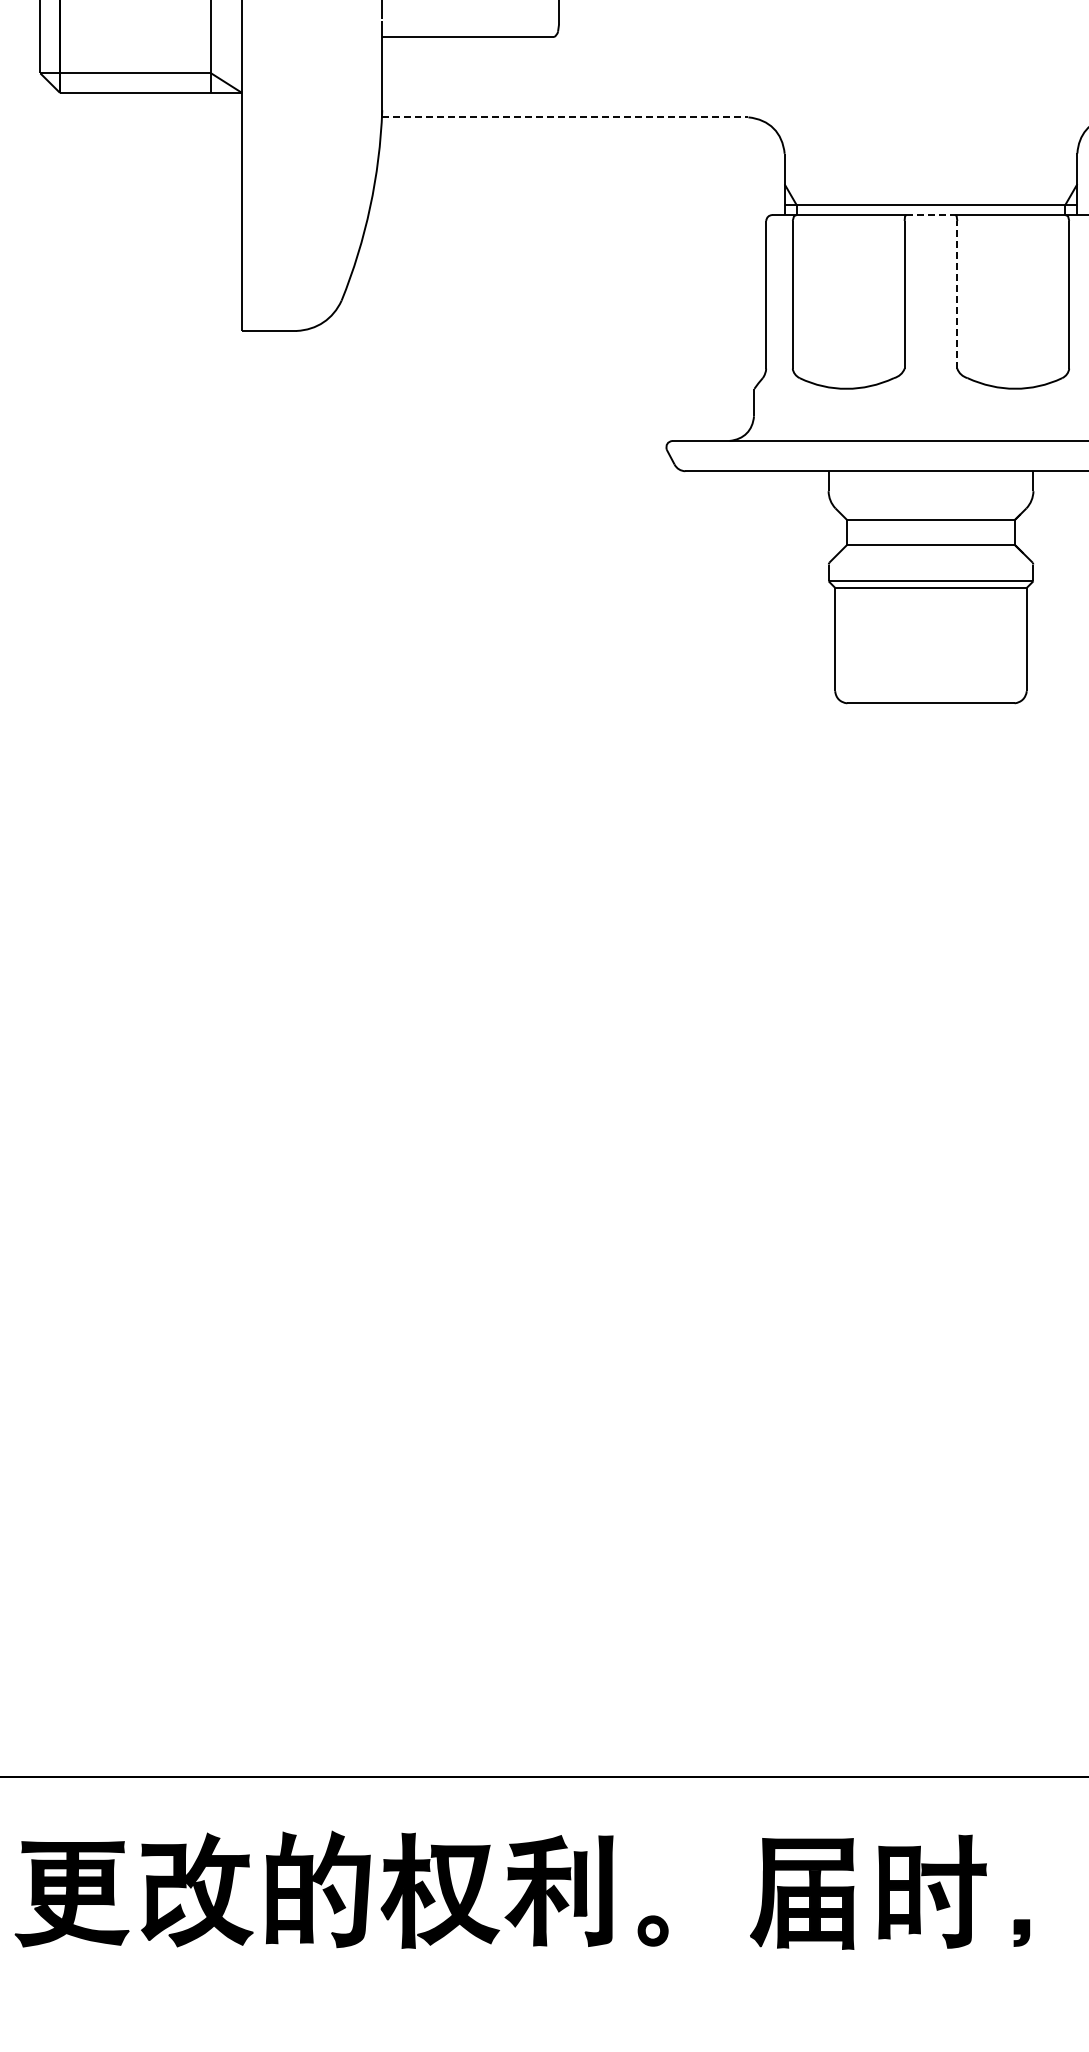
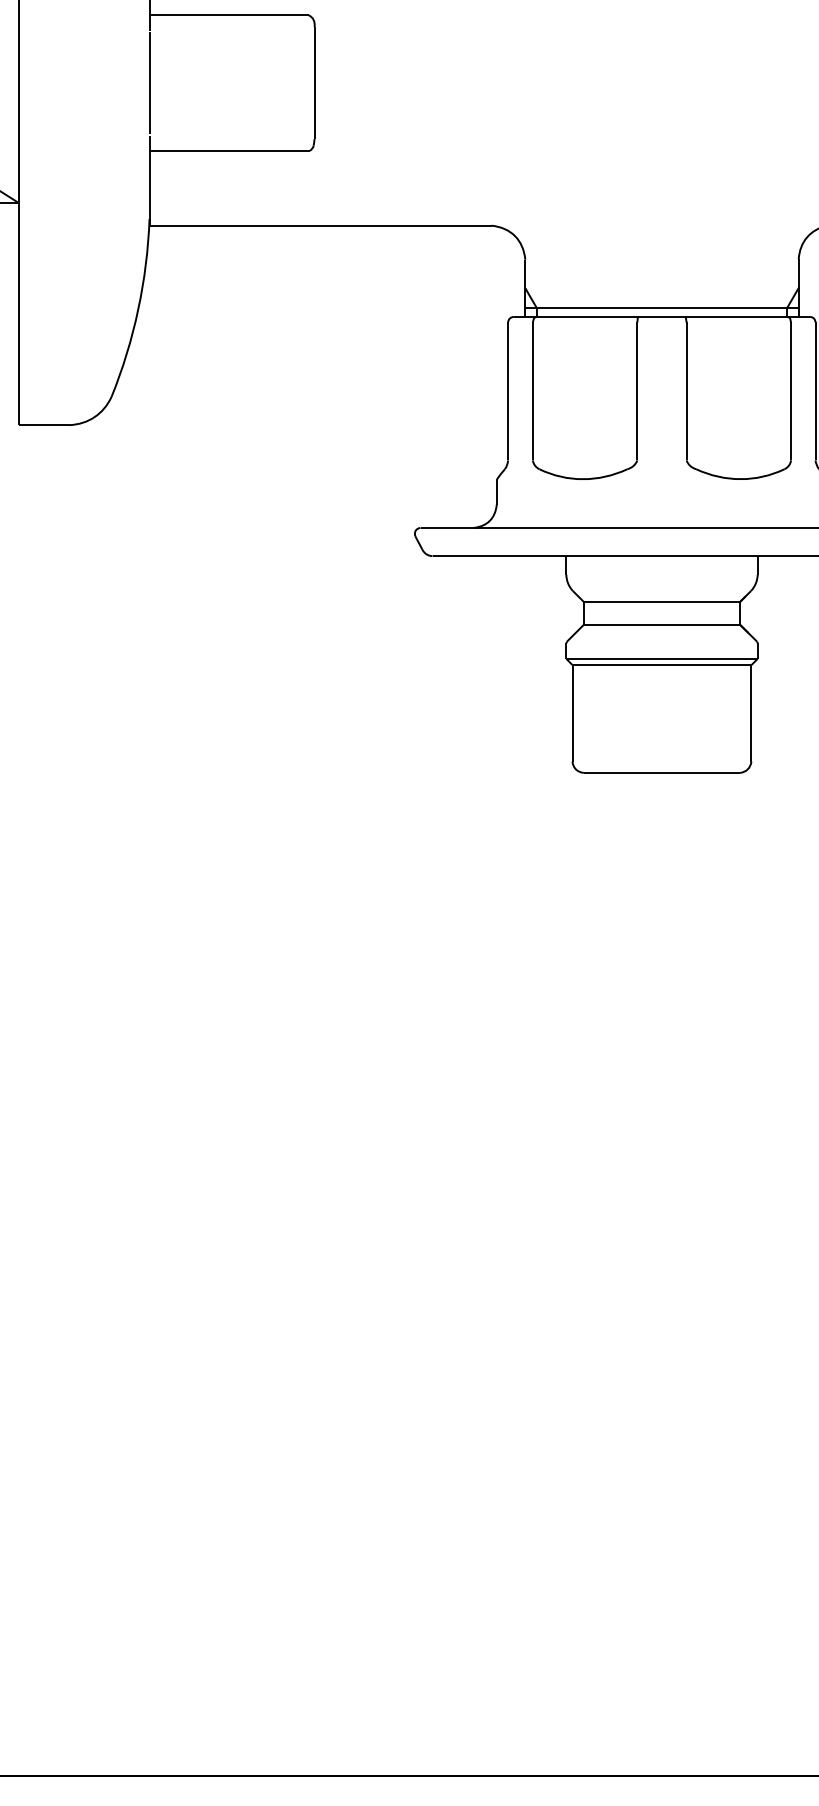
line: (565, 117) -> (320, 225), dashed -> solid
line: (931, 215) -> (662, 317), dashed -> solid
line: (957, 294) -> (686, 391), dashed -> solid

